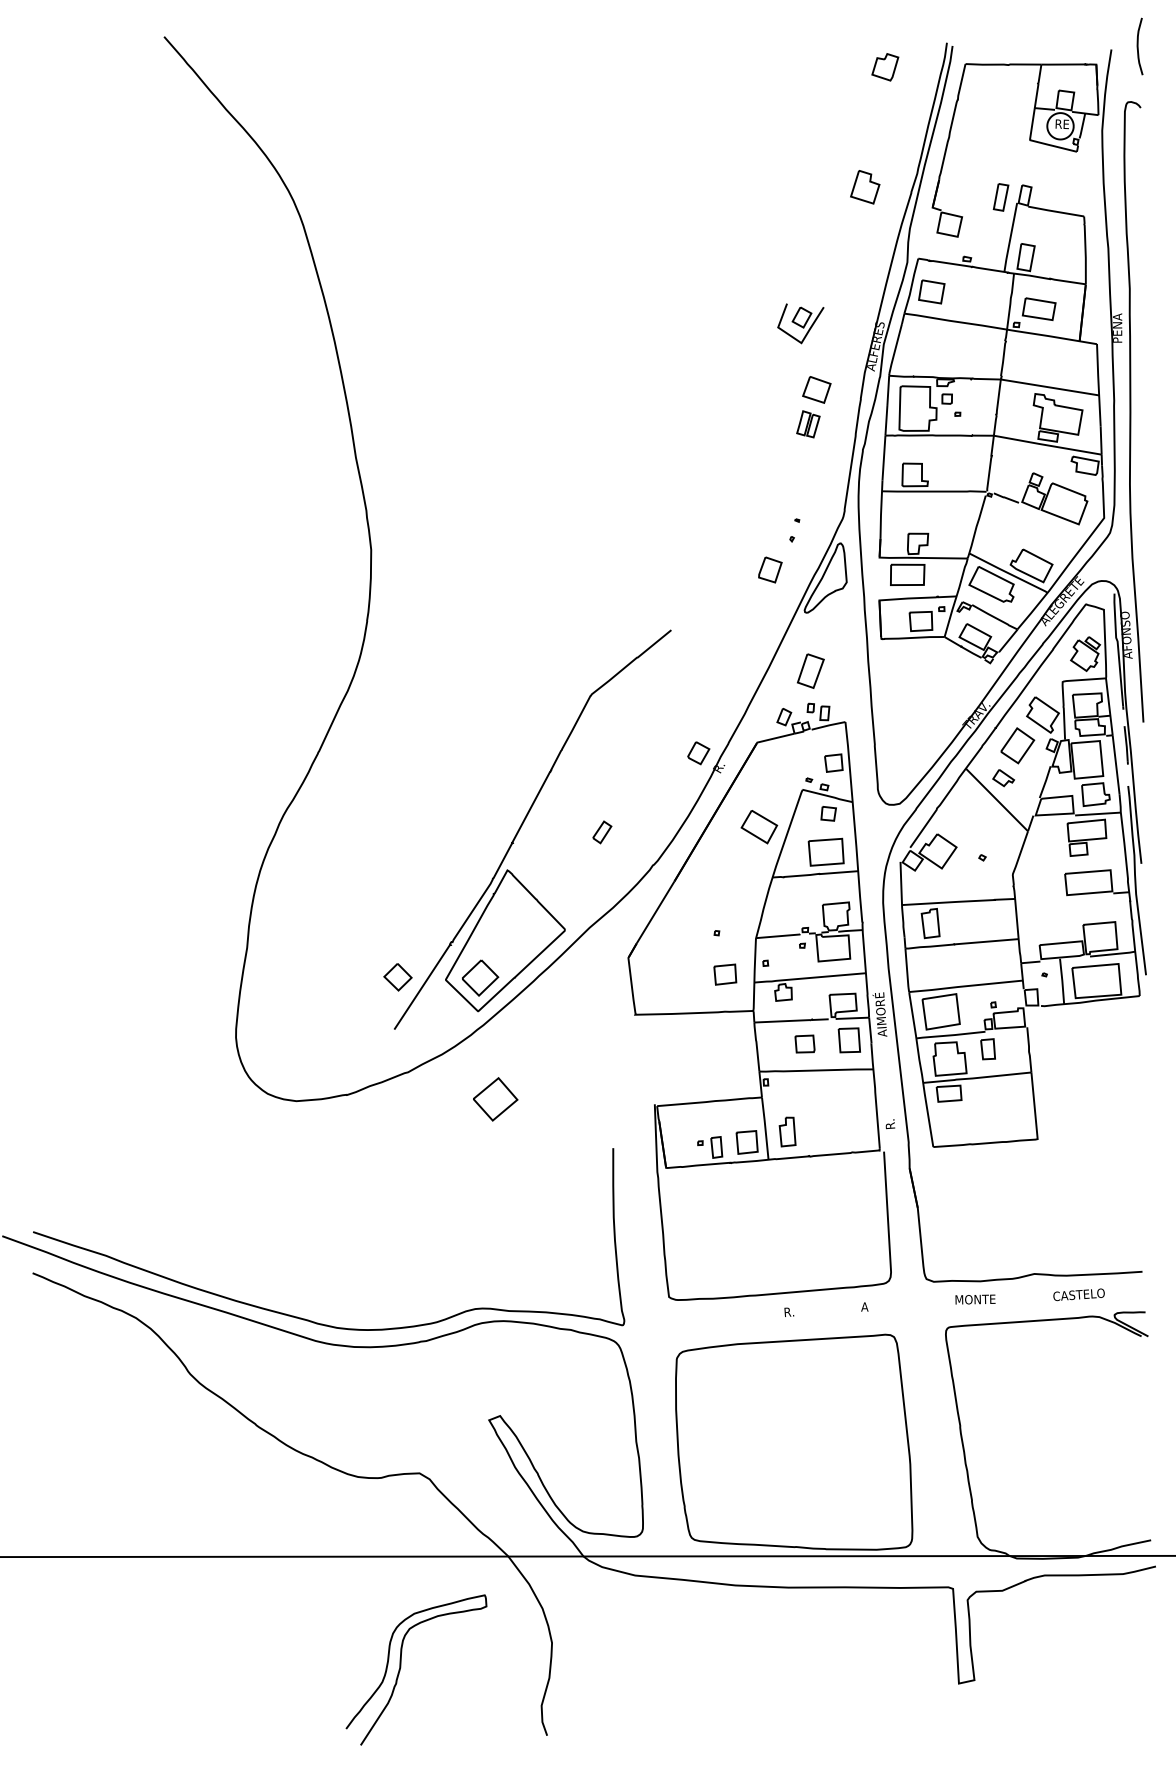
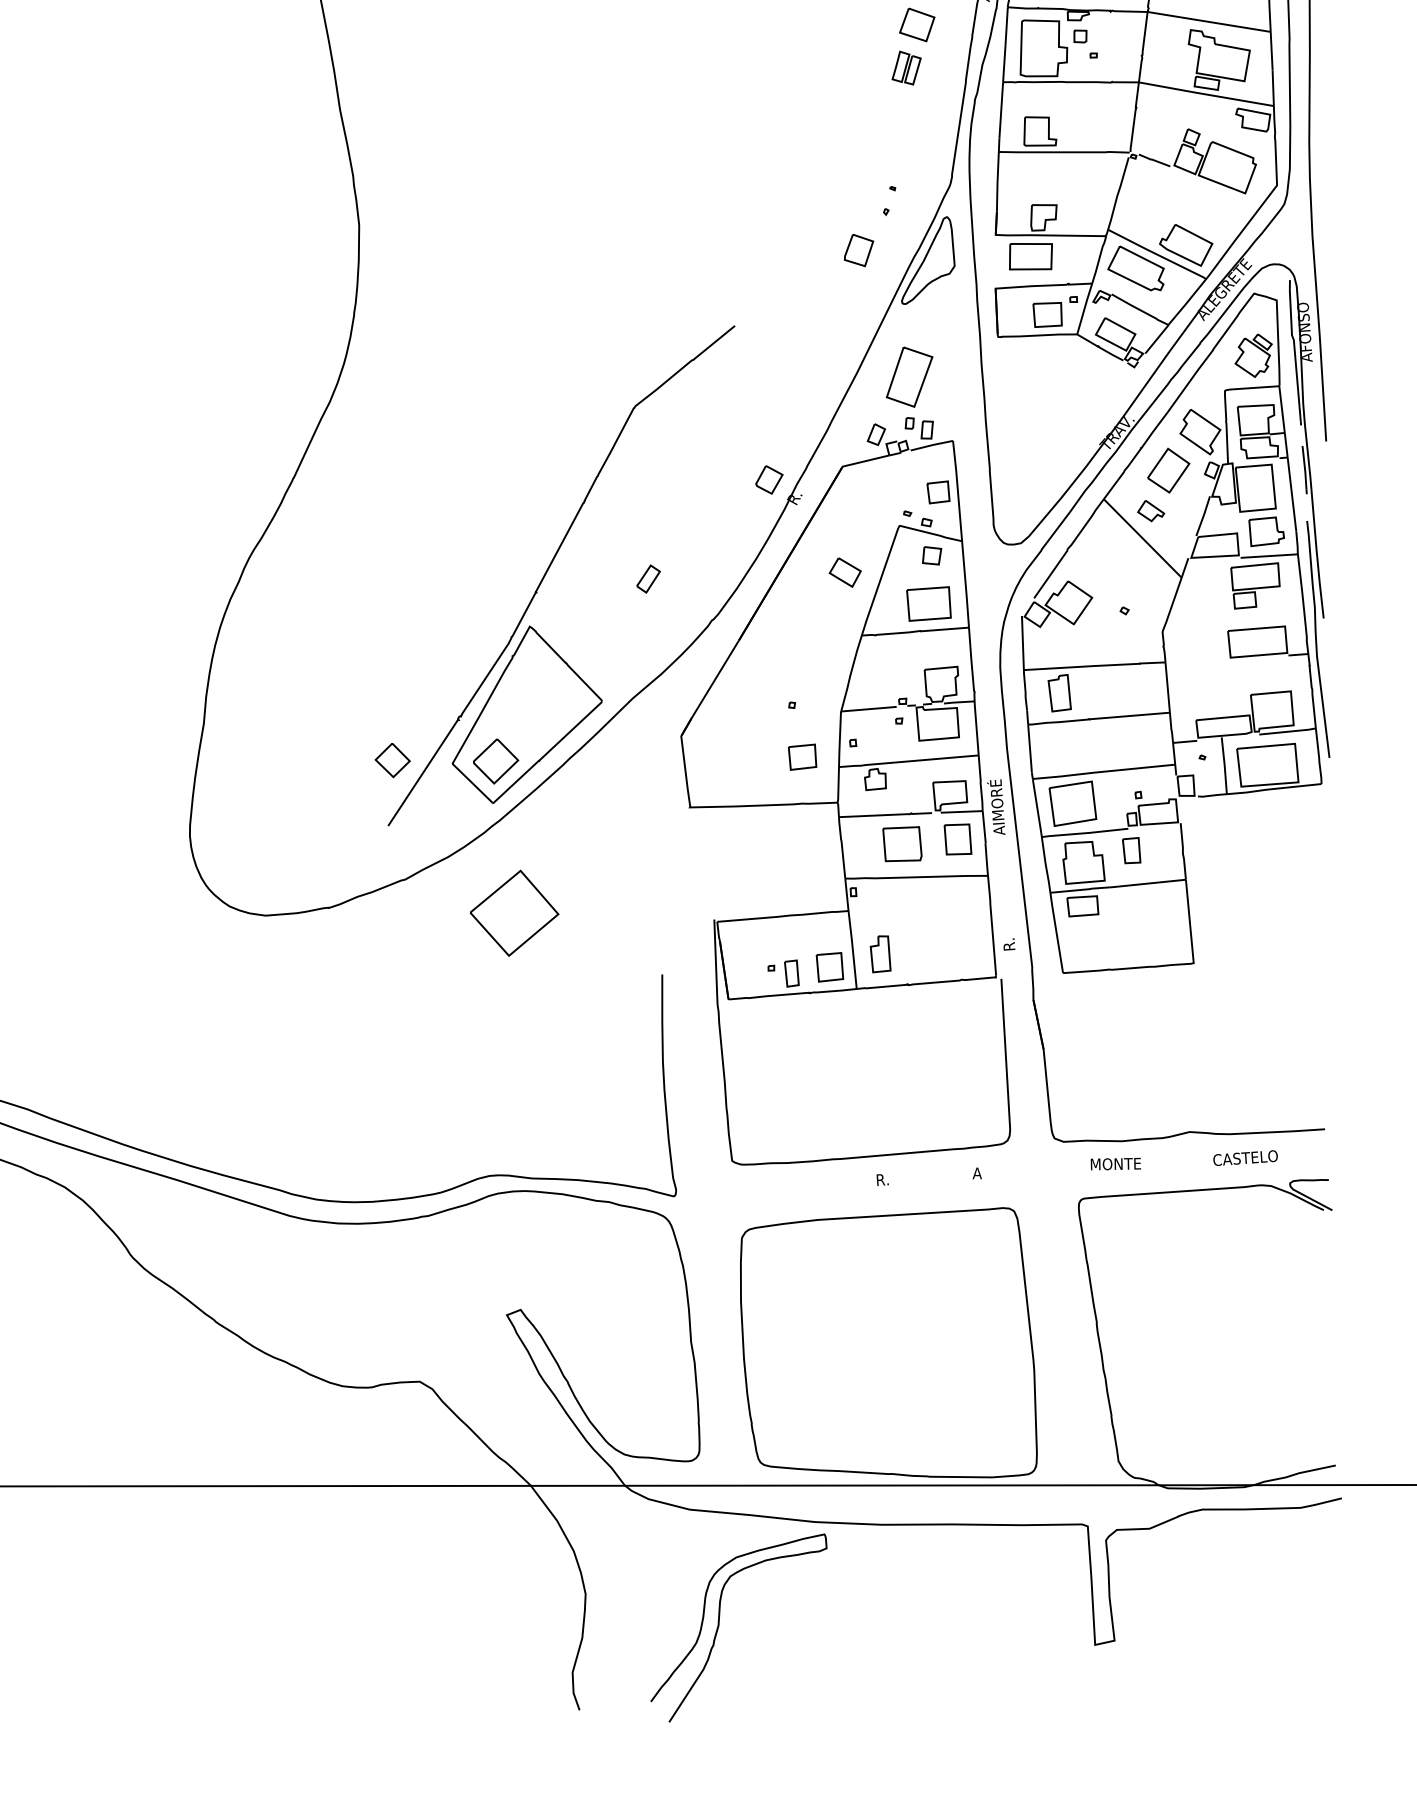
part: (810, 670) -> (909, 376), size x1.4
part: (759, 827) -> (845, 572), size x0.7
part: (804, 1043) -> (901, 843), size x1.6
part: (495, 1099) -> (514, 913), size x1.6
curve: (401, 1667) -> (720, 1624), moved

